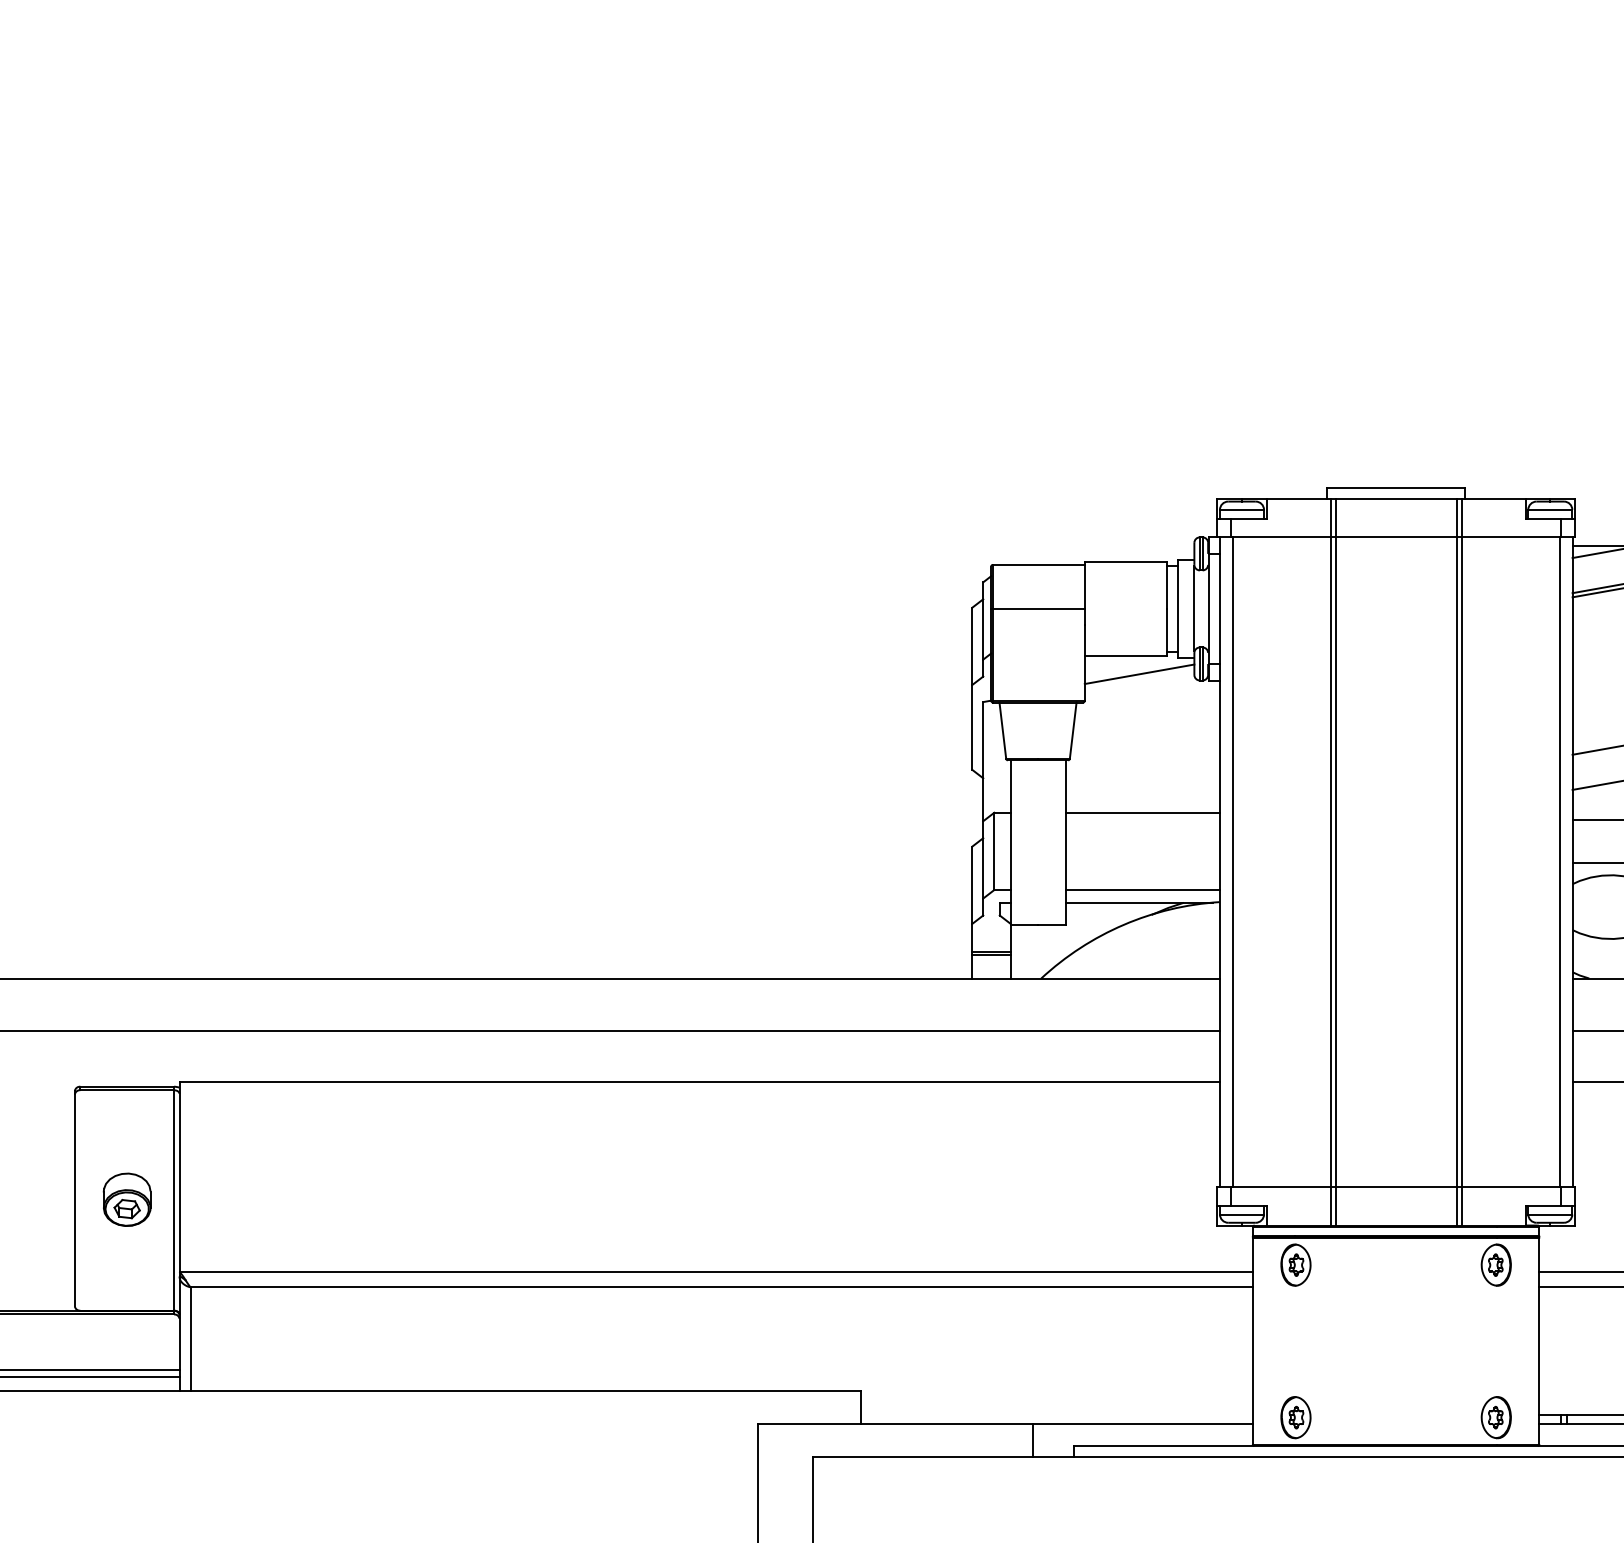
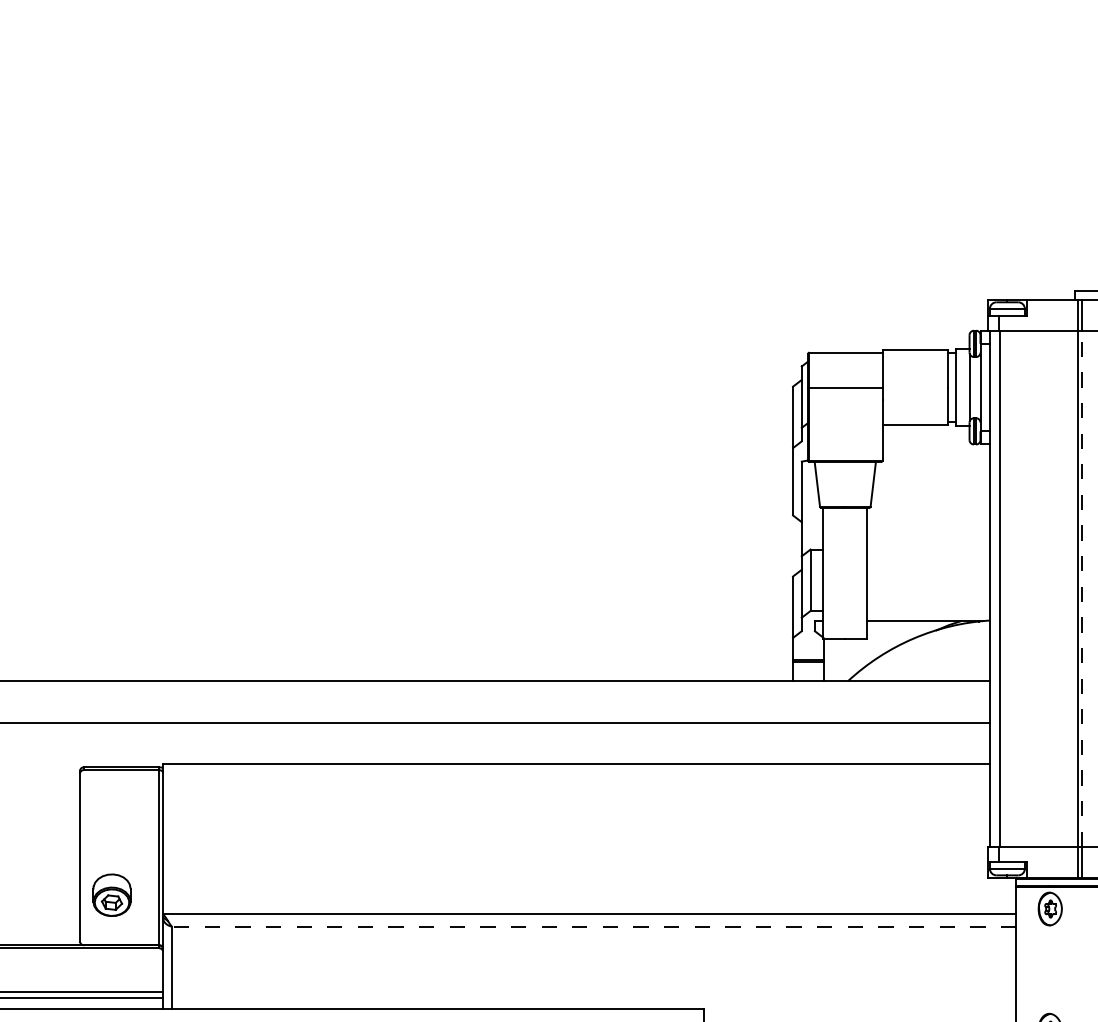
line: (1139, 674) -> (925, 439), removed
line: (1142, 812) -> (928, 549), removed
line: (1335, 862) -> (1081, 589), solid -> dashed
line: (1142, 890) -> (928, 611), removed
part: (126, 1199) -> (111, 895), moved
line: (721, 1287) -> (593, 926), solid -> dashed

